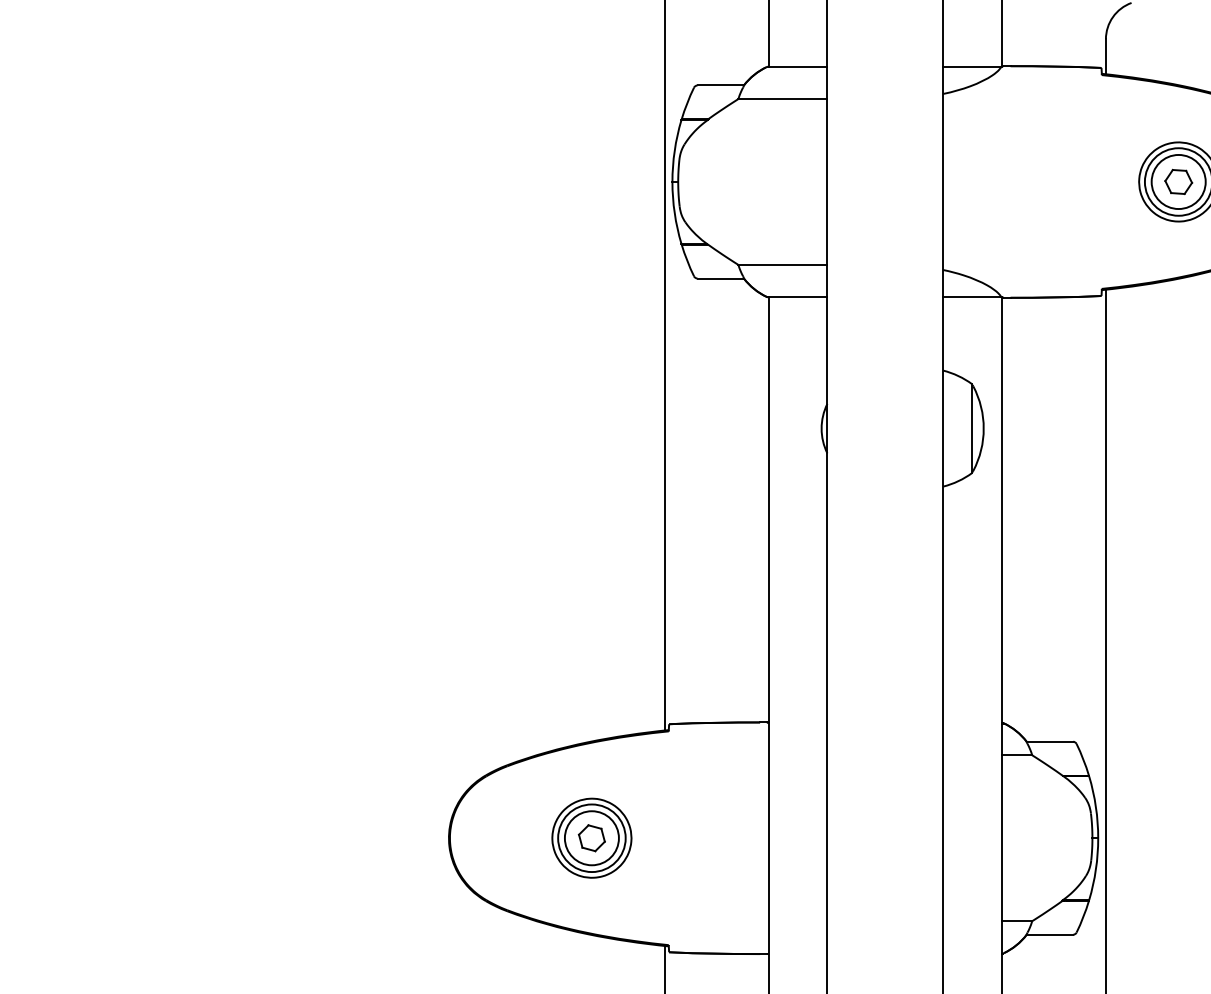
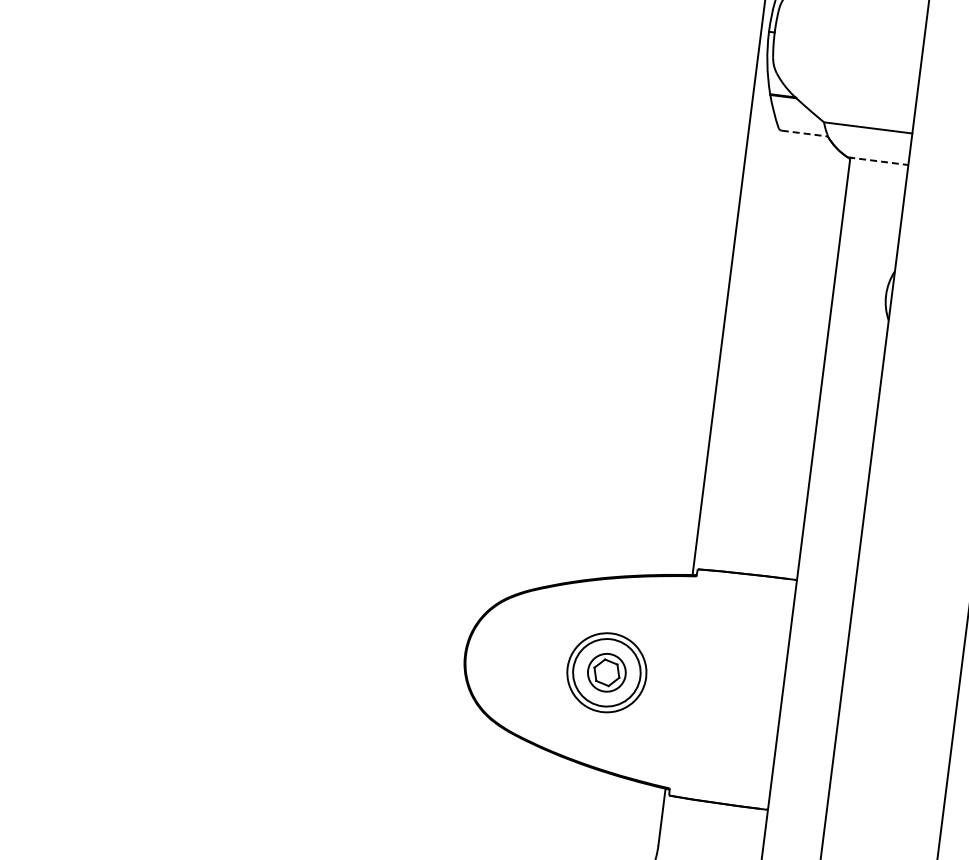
line: (721, 278) -> (805, 133), solid -> dashed
line: (797, 296) -> (878, 161), solid -> dashed
circle: (591, 838) -> (606, 672), size x0.7

